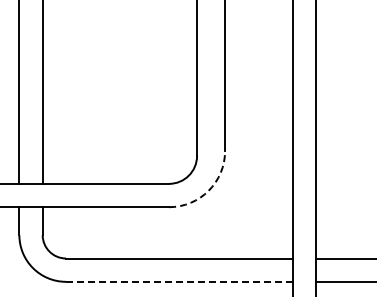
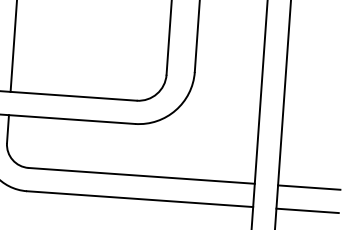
arc: (208, 190) -> (175, 110), dashed -> solid
line: (178, 281) -> (139, 198), dashed -> solid

